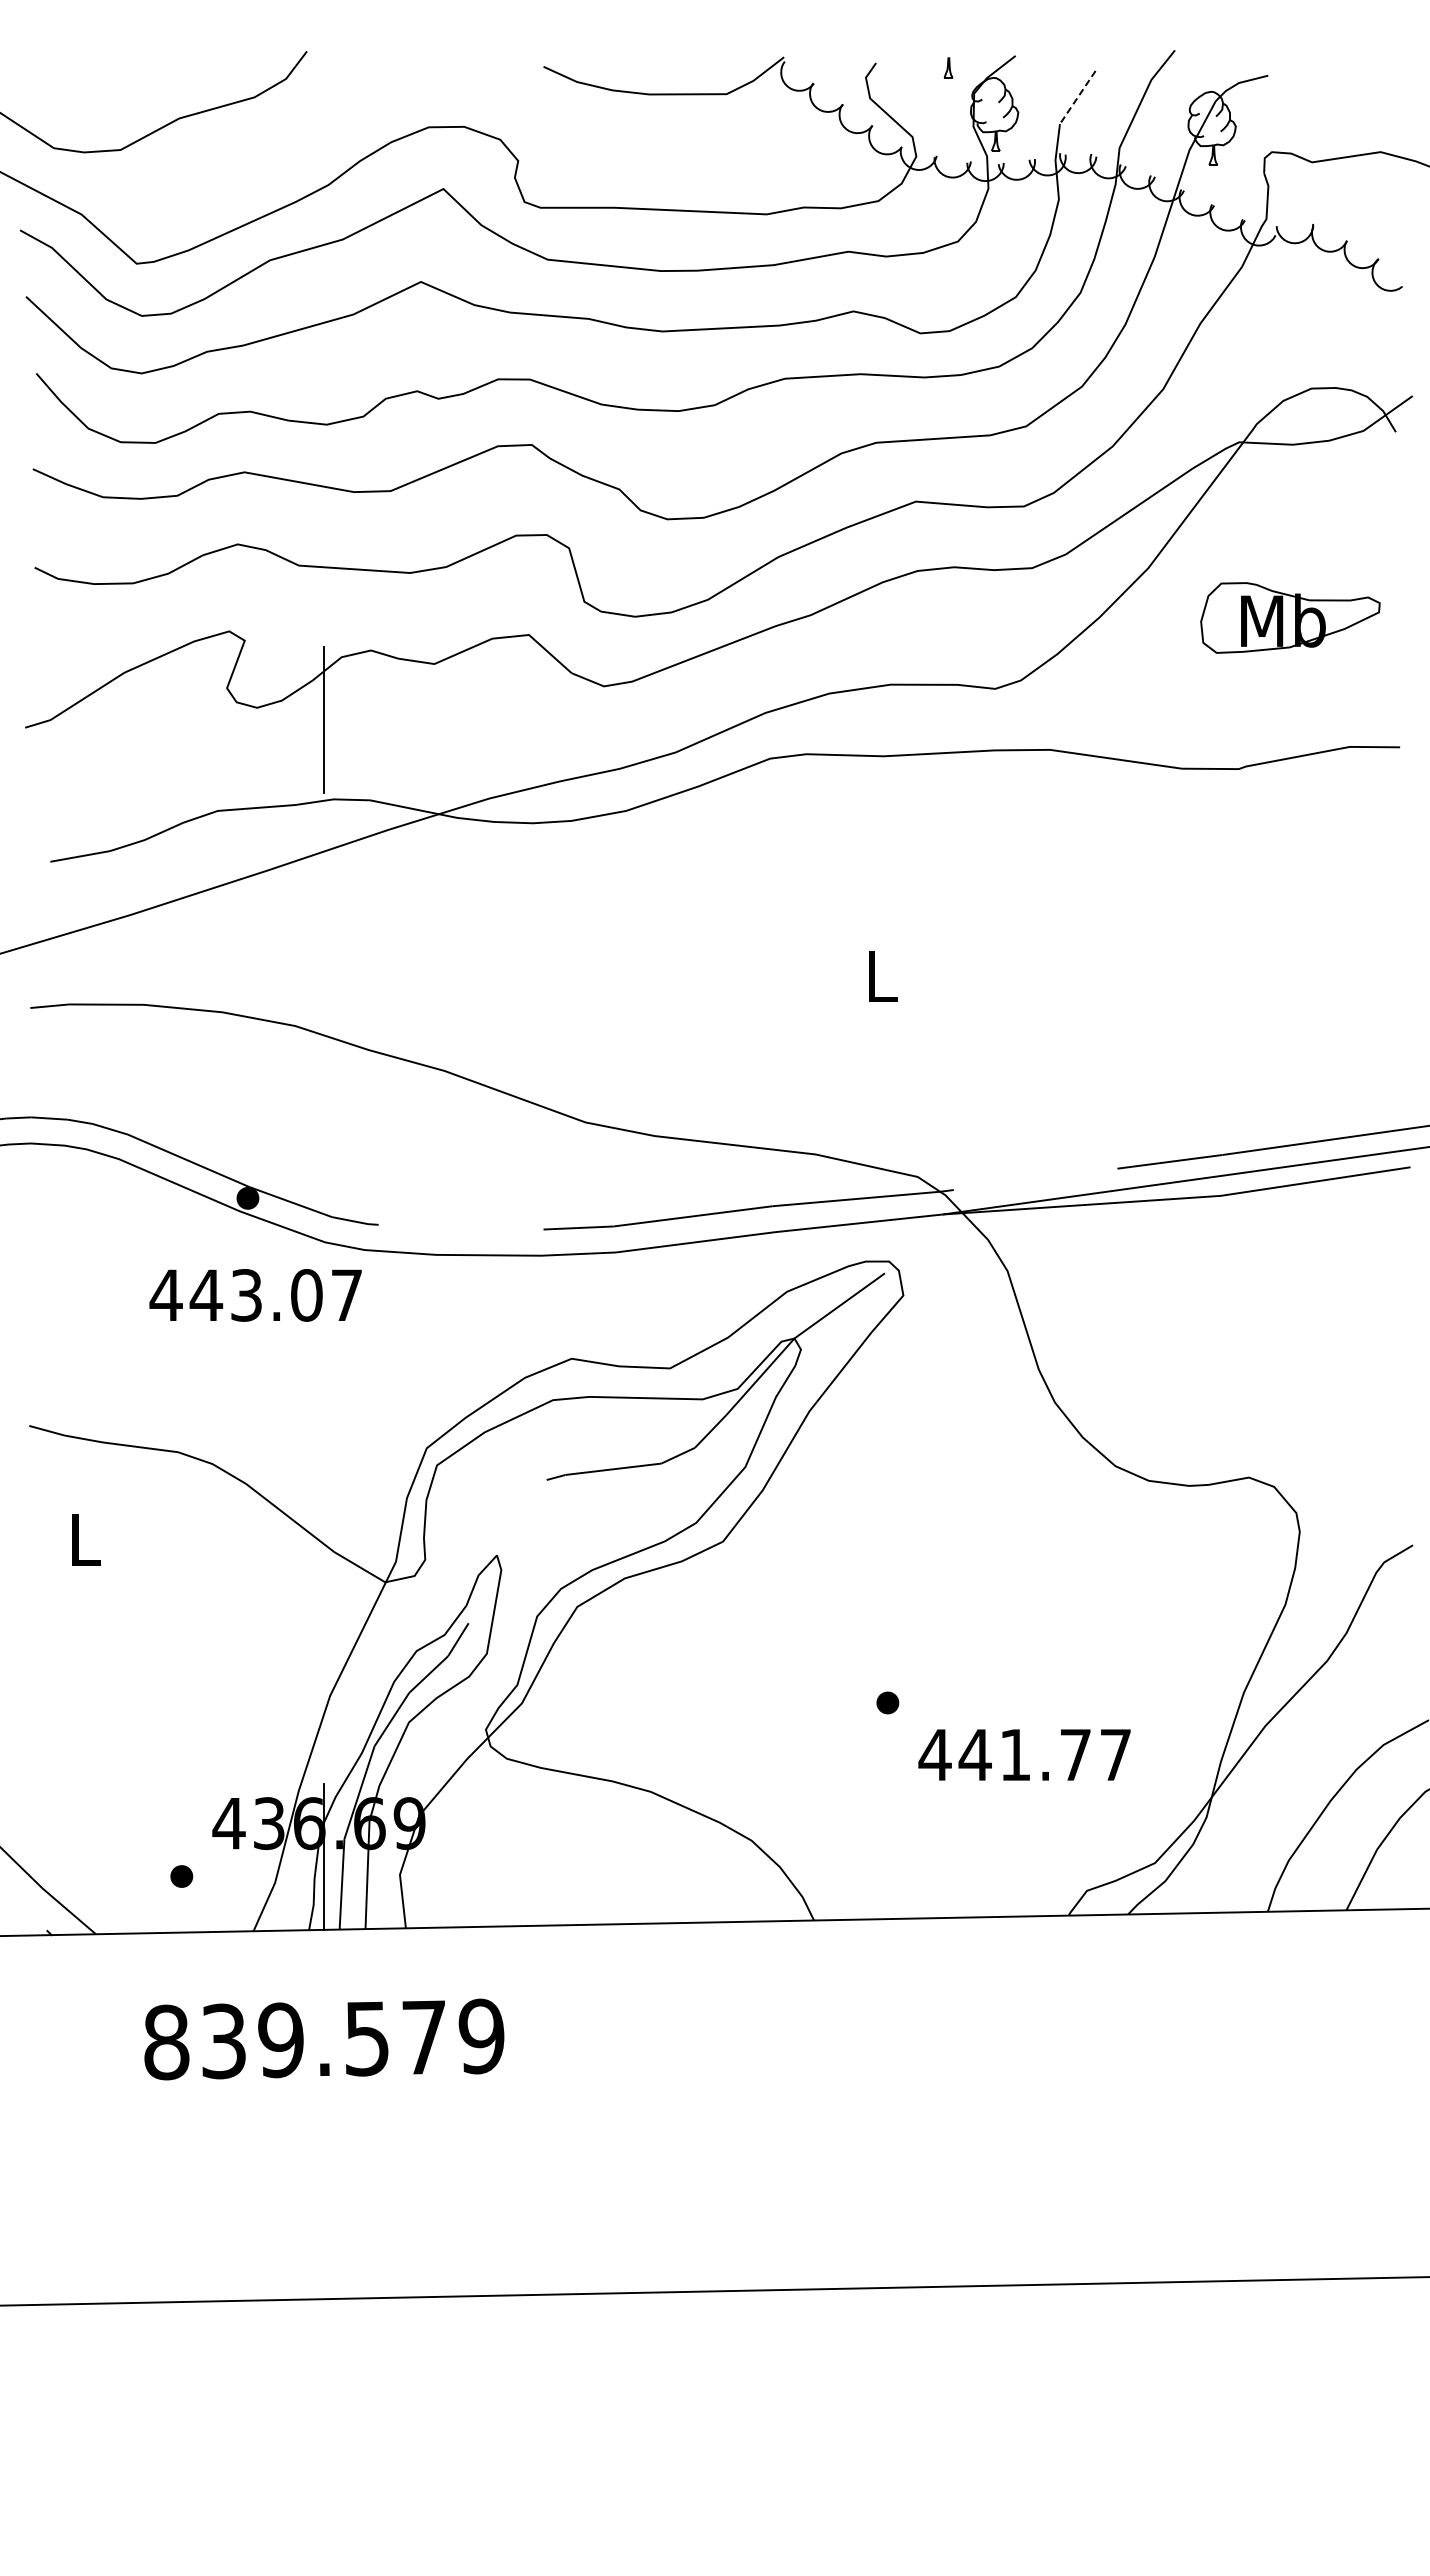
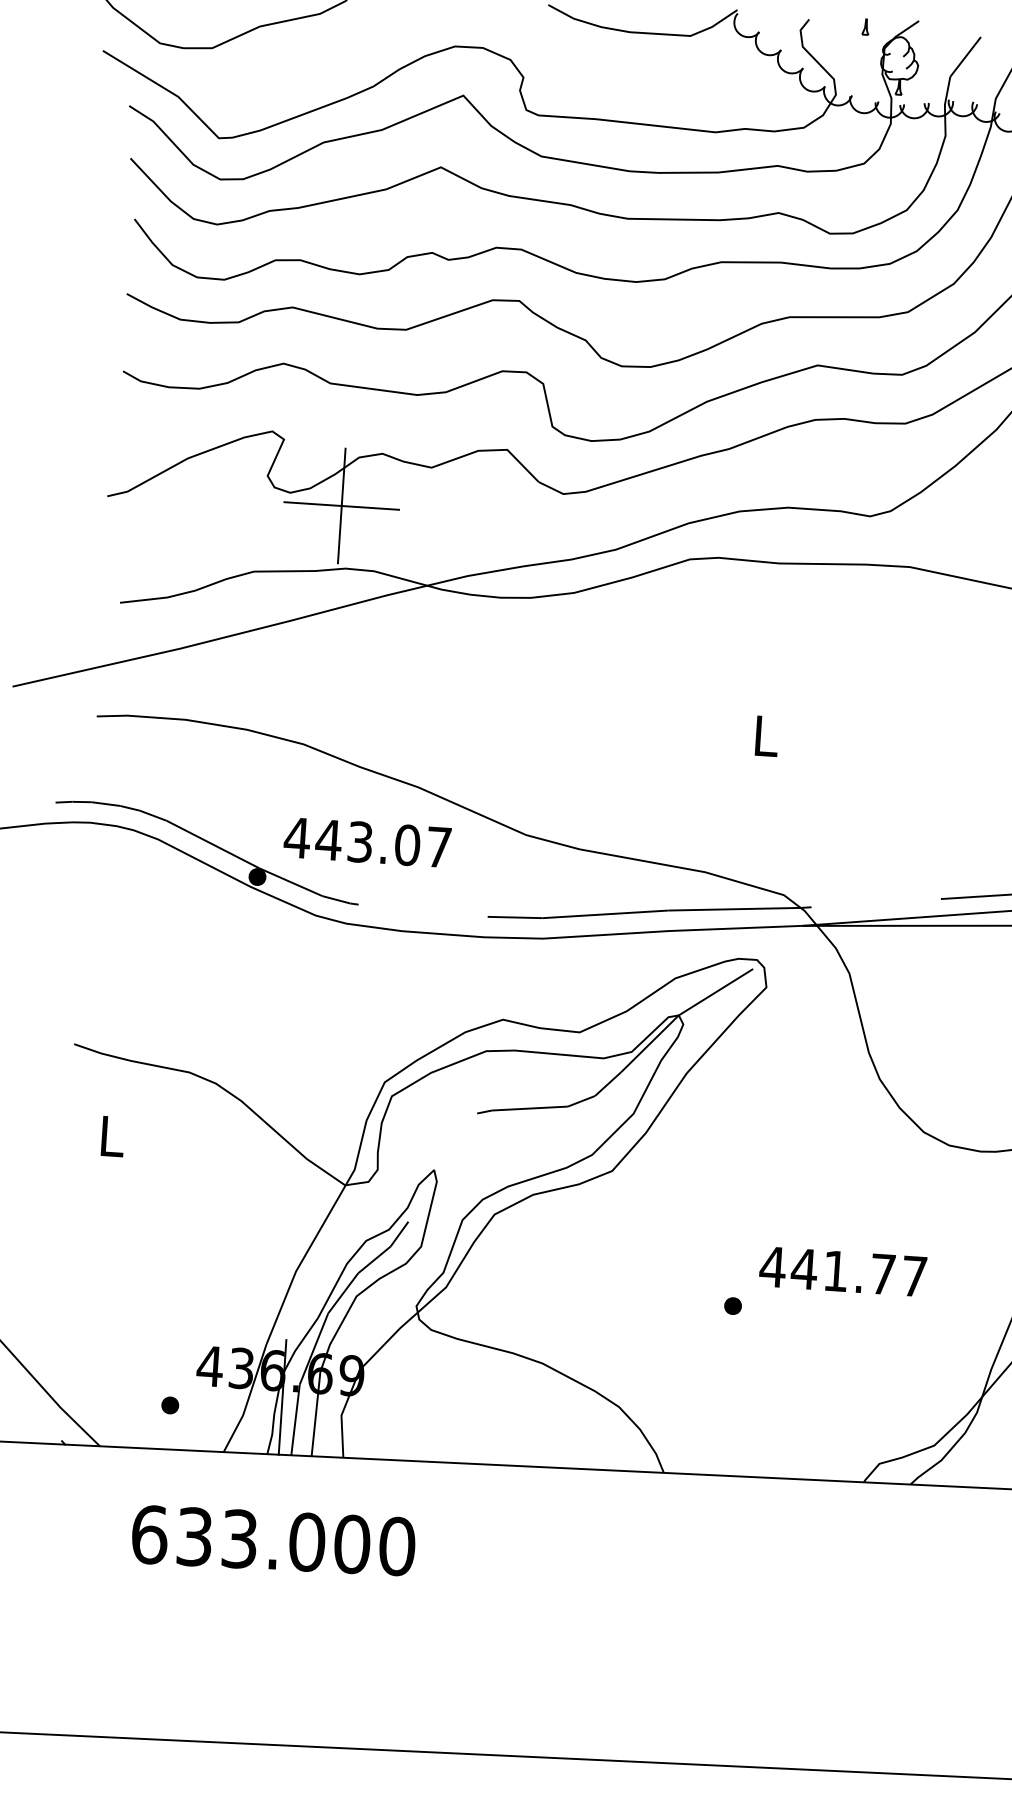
line: (1077, 97) -> (965, 56), dashed -> solid
line: (323, 720) -> (341, 506), added
text: (255, 1295) -> (367, 842), moved
text: (1024, 1754) -> (843, 1271), moved
text: (324, 2039) -> (273, 1540), 839.579 -> 633.000

